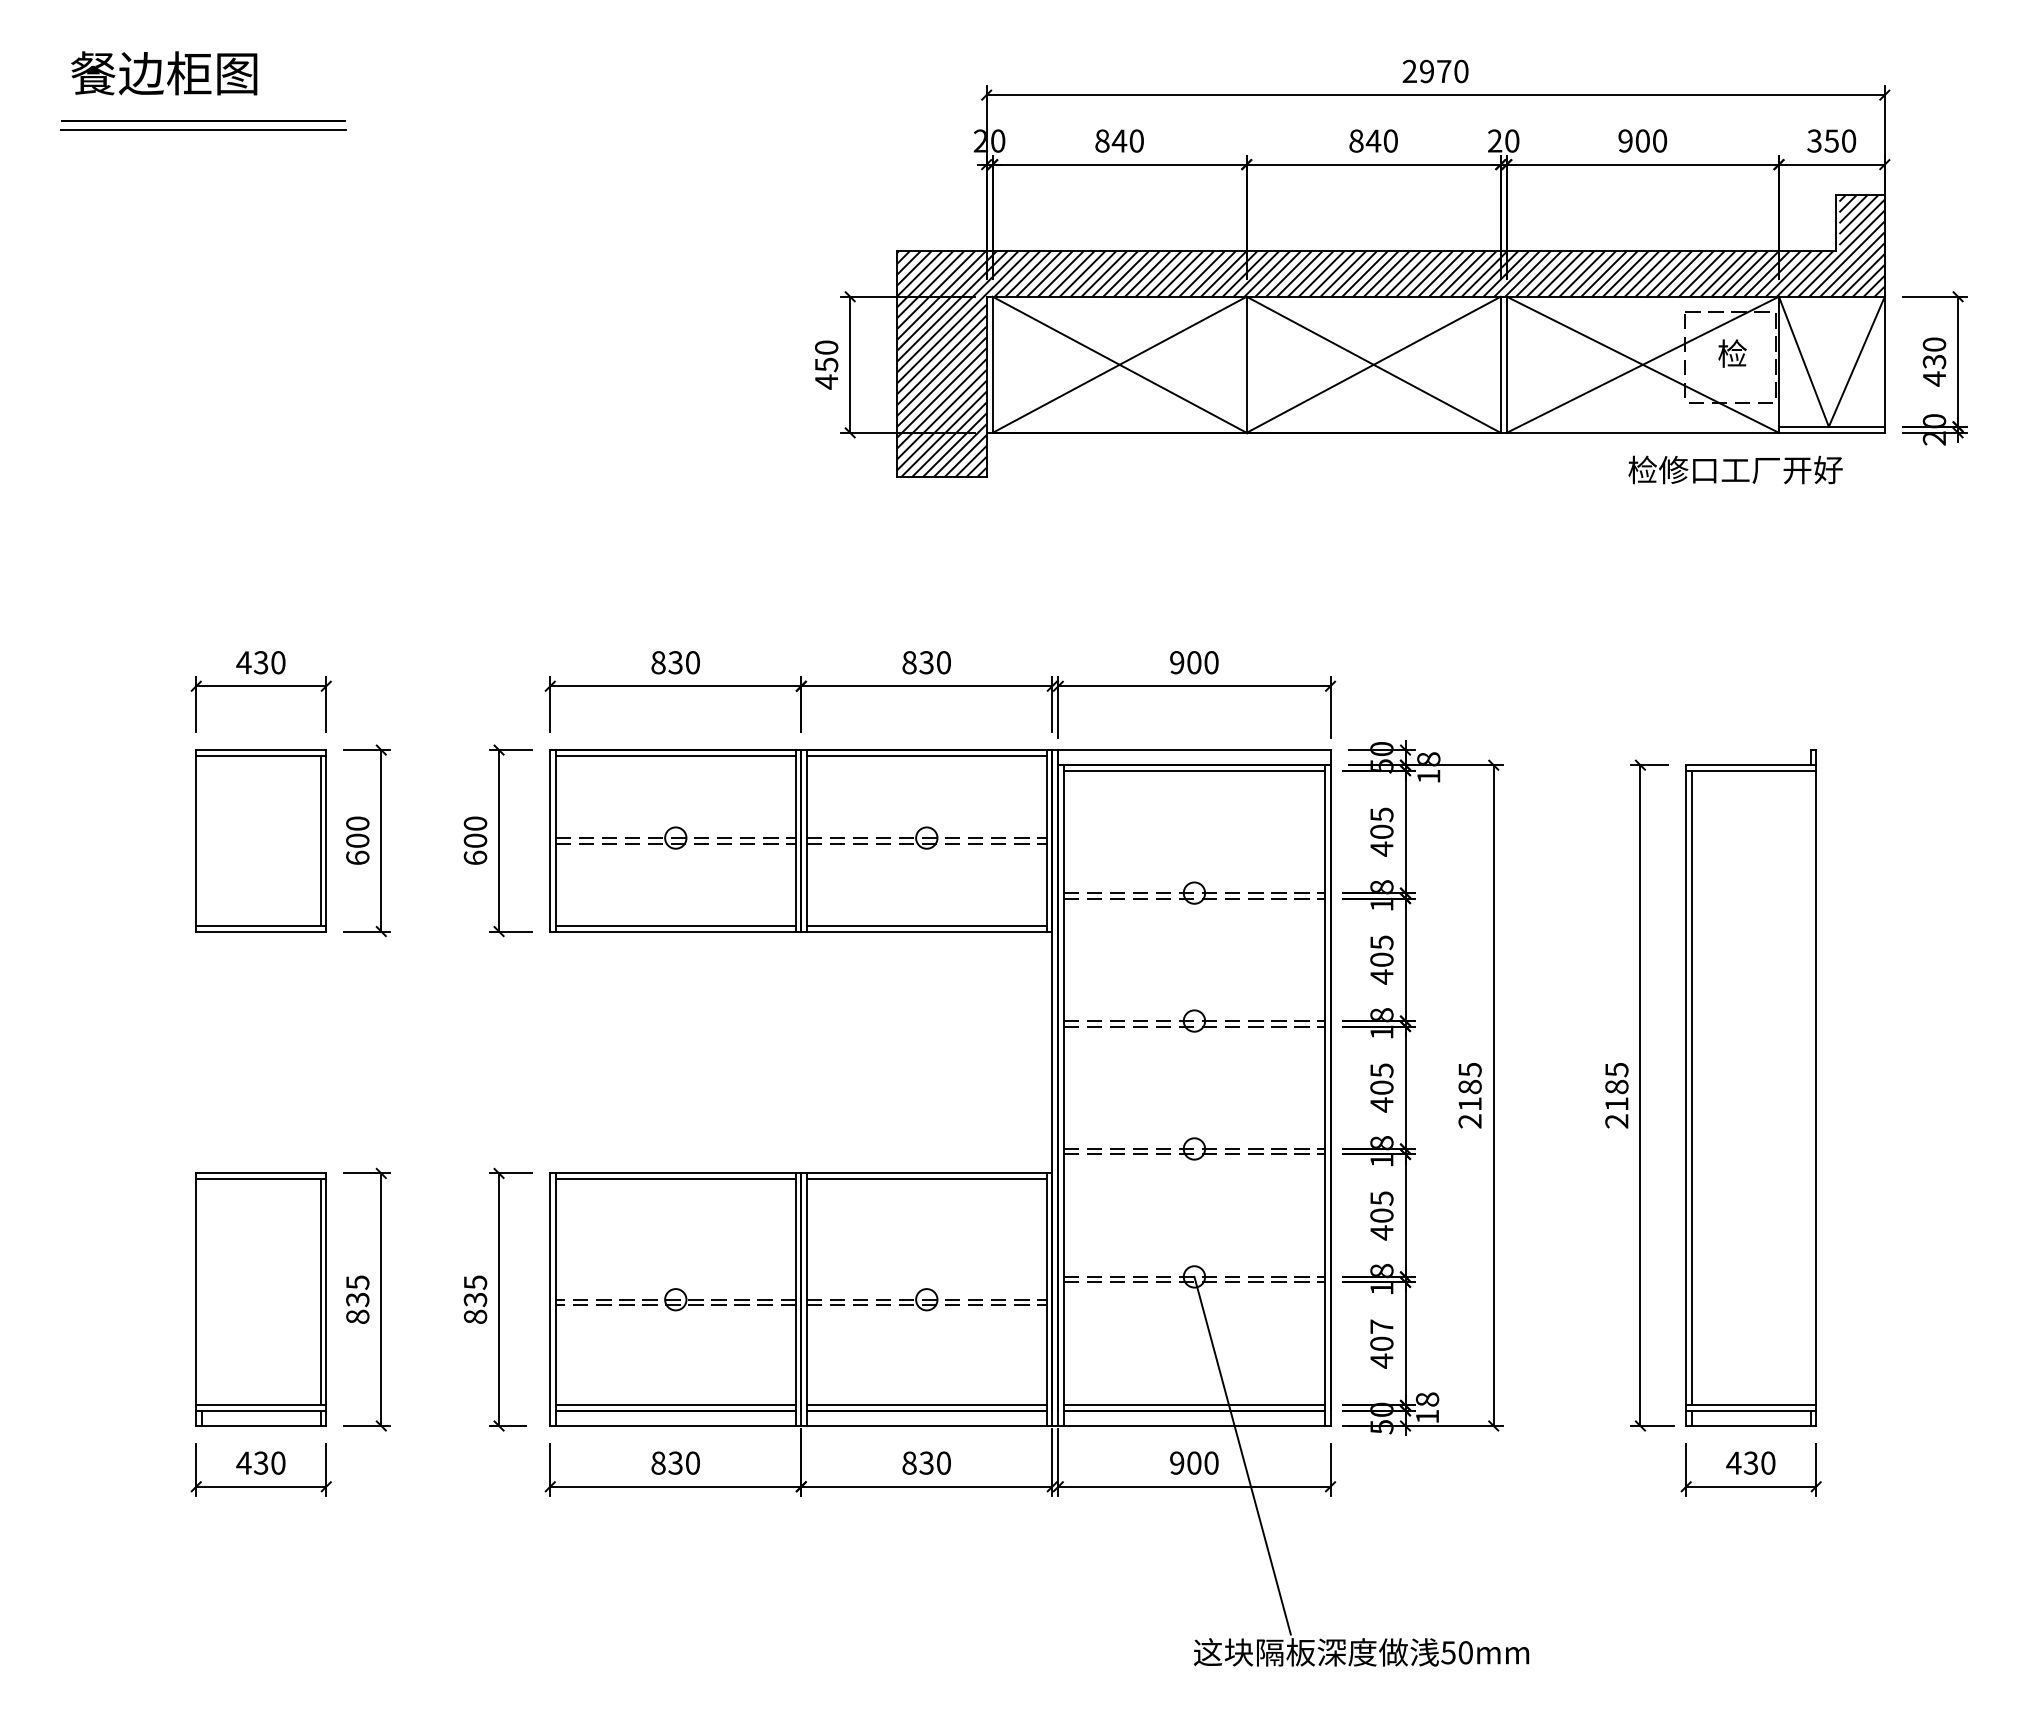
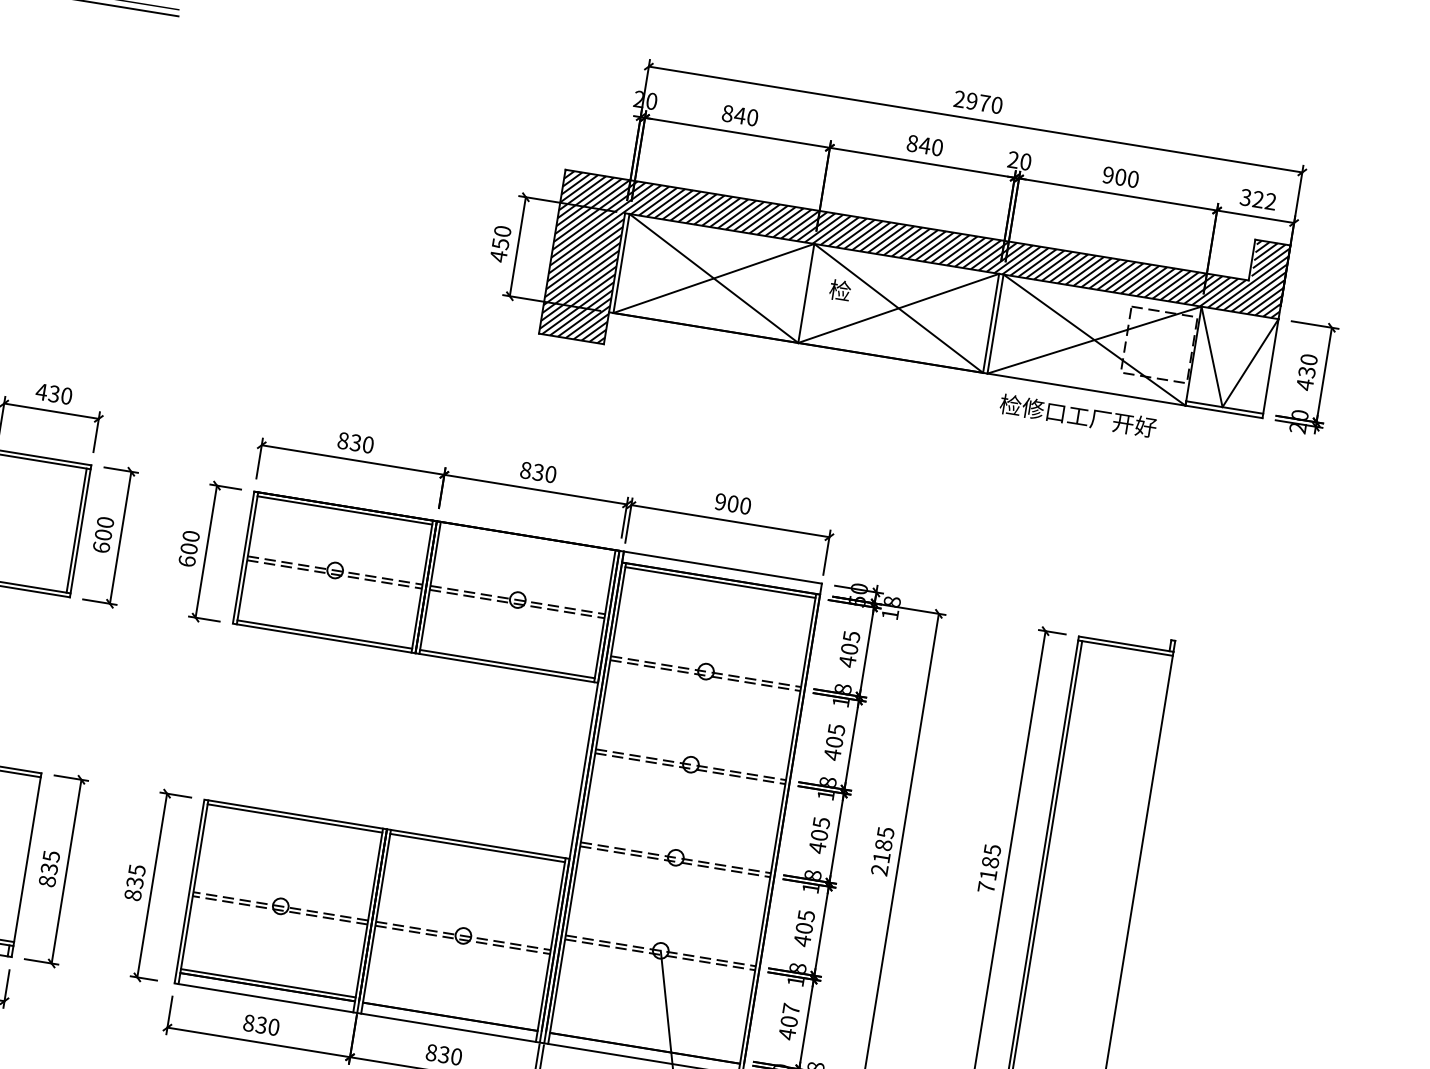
text: (1840, 140) -> (1264, 200), 350 -> 322
text: (1732, 353) -> (840, 290), moved
text: (1735, 469) -> (1078, 415), moved
line: (926, 755) -> (527, 539), removed
text: (1616, 1121) -> (986, 887), 2185 -> 7185
line: (320, 1291) -> (23, 858), removed
line: (926, 1405) -> (450, 1012), removed
line: (1194, 1405) -> (645, 1044), removed

